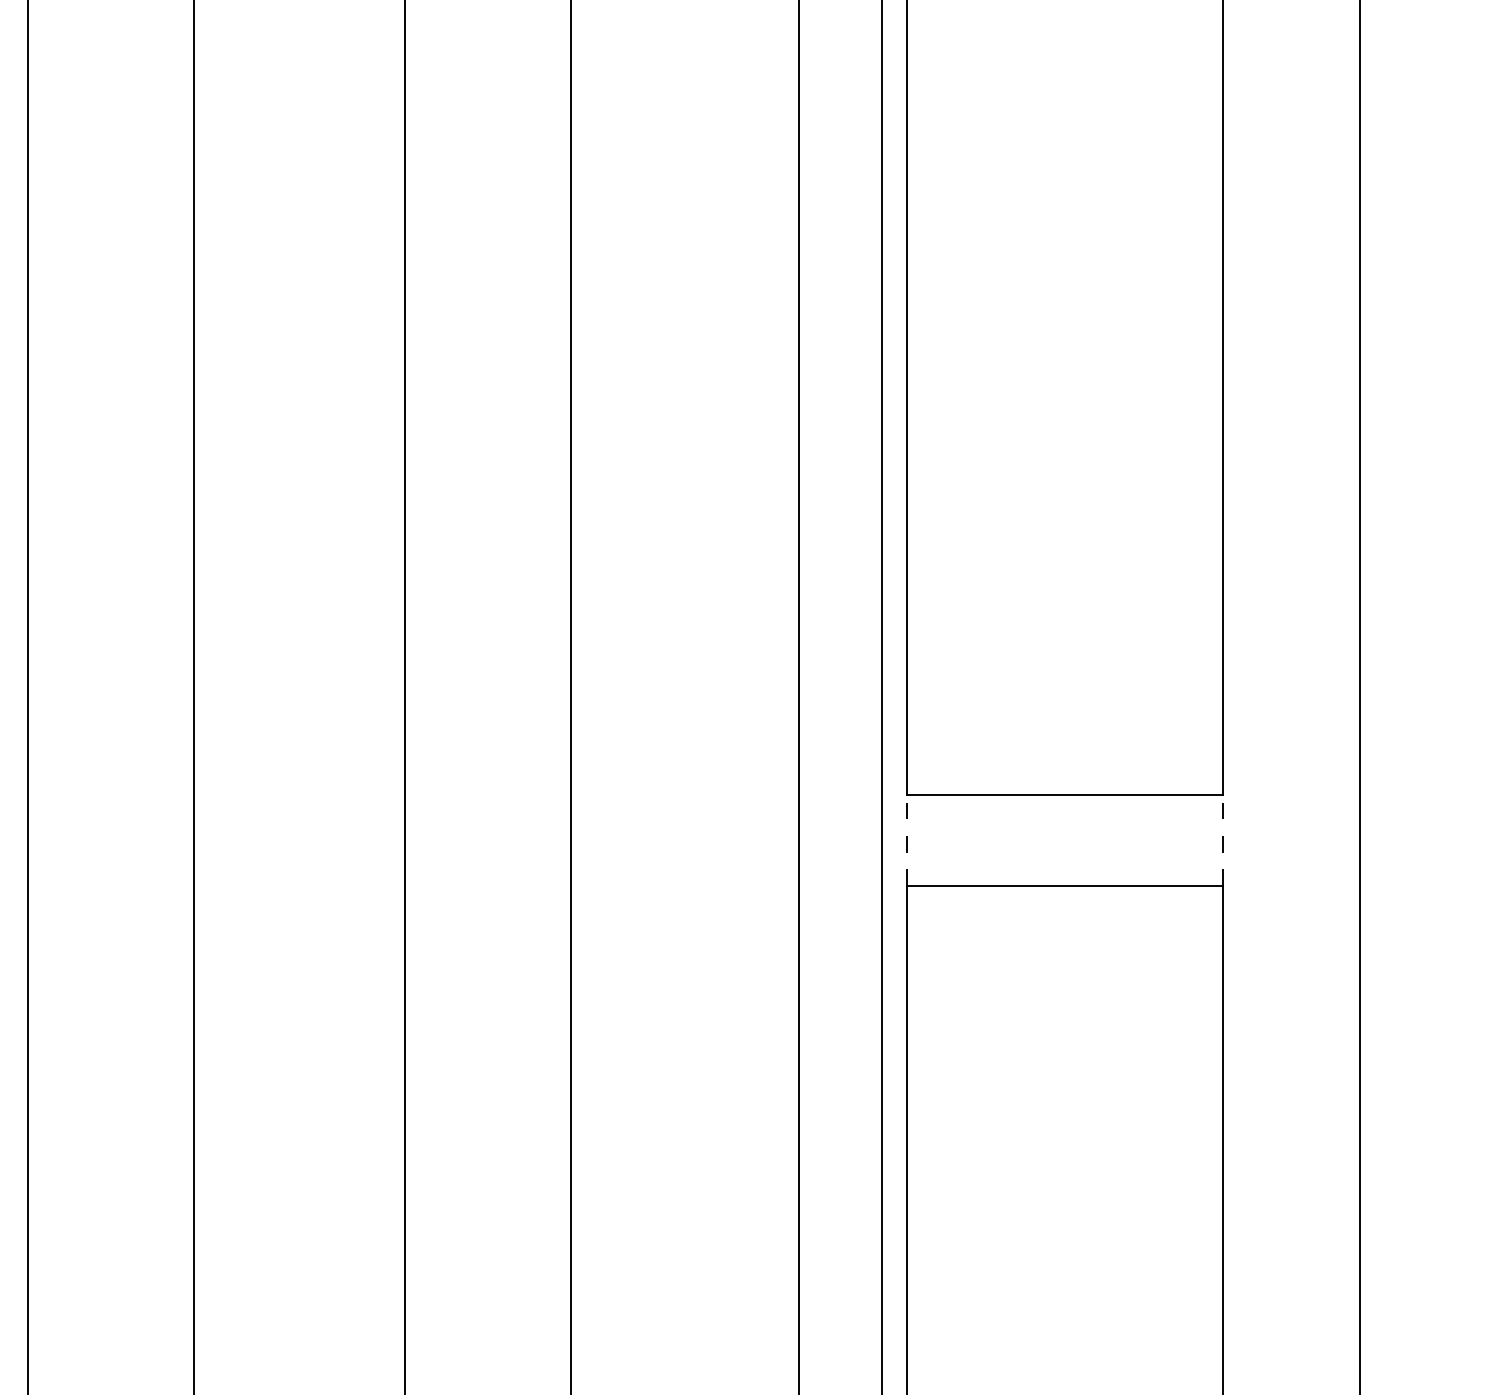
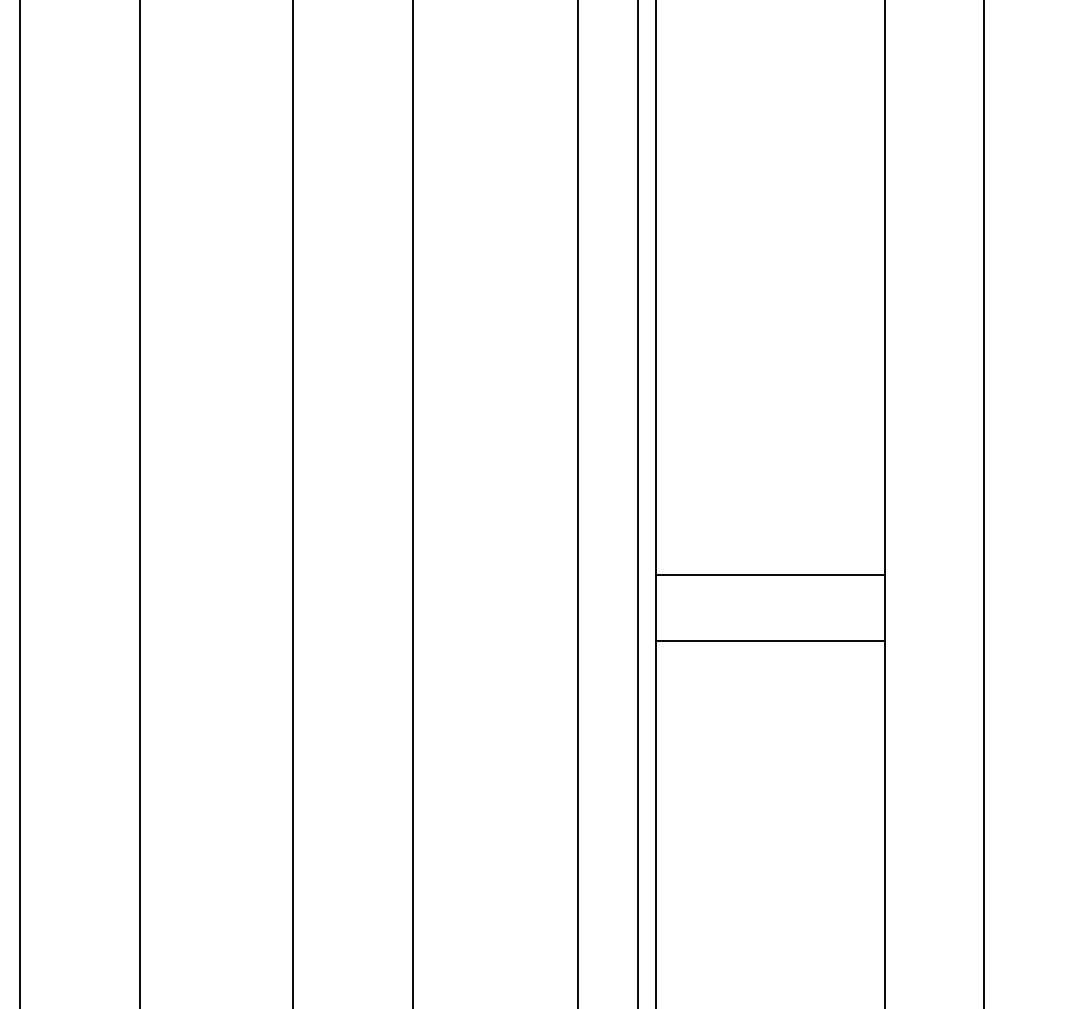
line: (906, 839) -> (655, 607), dashed -> solid
line: (1222, 839) -> (884, 607), dashed -> solid

